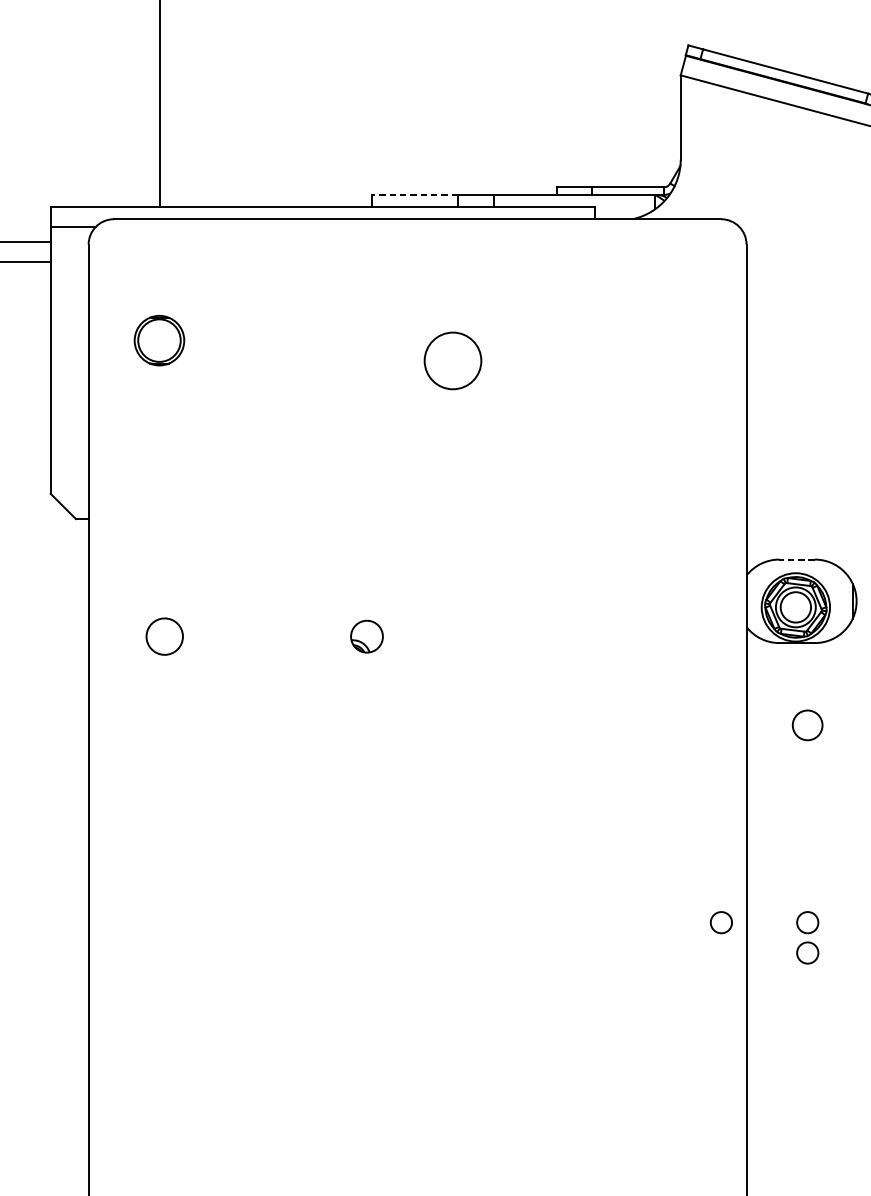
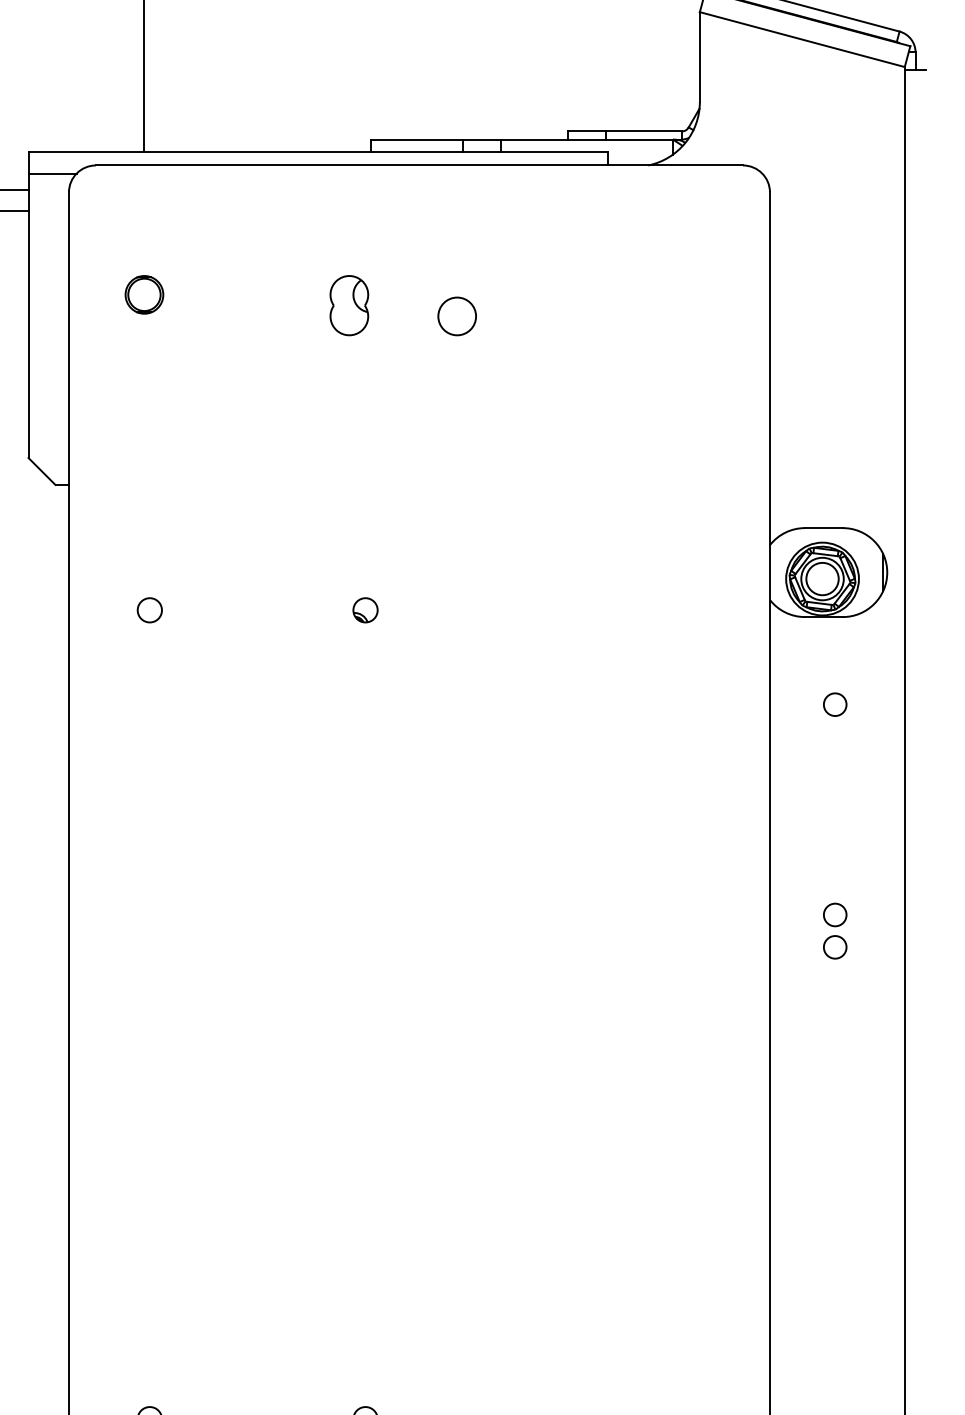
line: (414, 194) -> (416, 139), dashed -> solid
part: (159, 340) -> (144, 294), size x0.71
part: (351, 350) -> (349, 305), added
circle: (453, 360) -> (457, 316), size x0.62
line: (796, 559) -> (823, 528), dashed -> solid
circle: (164, 636) -> (149, 610), size x0.62
part: (366, 636) -> (365, 610), size x0.71
circle: (808, 725) -> (835, 704), size x0.71
circle: (721, 922) -> (743, 914), removed

